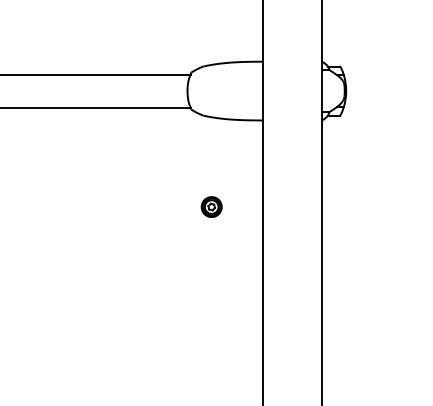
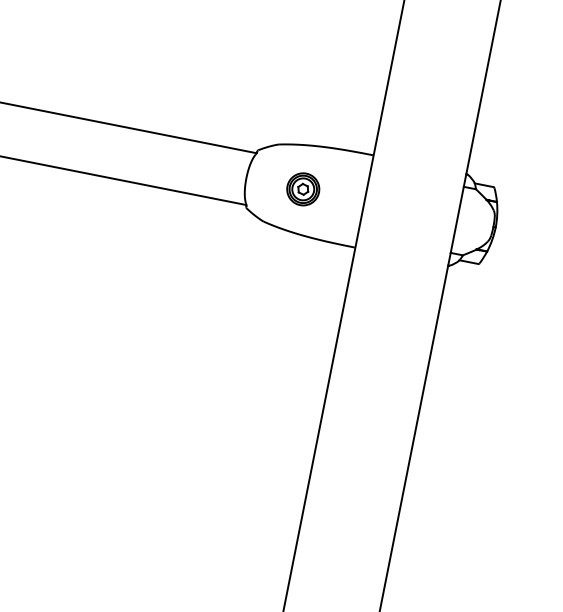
part: (211, 206) -> (303, 188), moved

